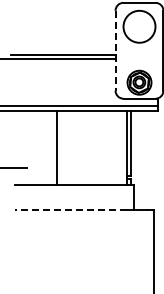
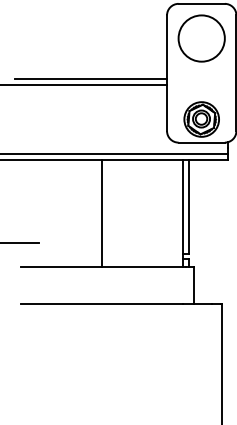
line: (115, 50) -> (166, 72), dashed -> solid
line: (56, 147) -> (101, 213), moved
line: (70, 210) -> (101, 304), dashed -> solid

